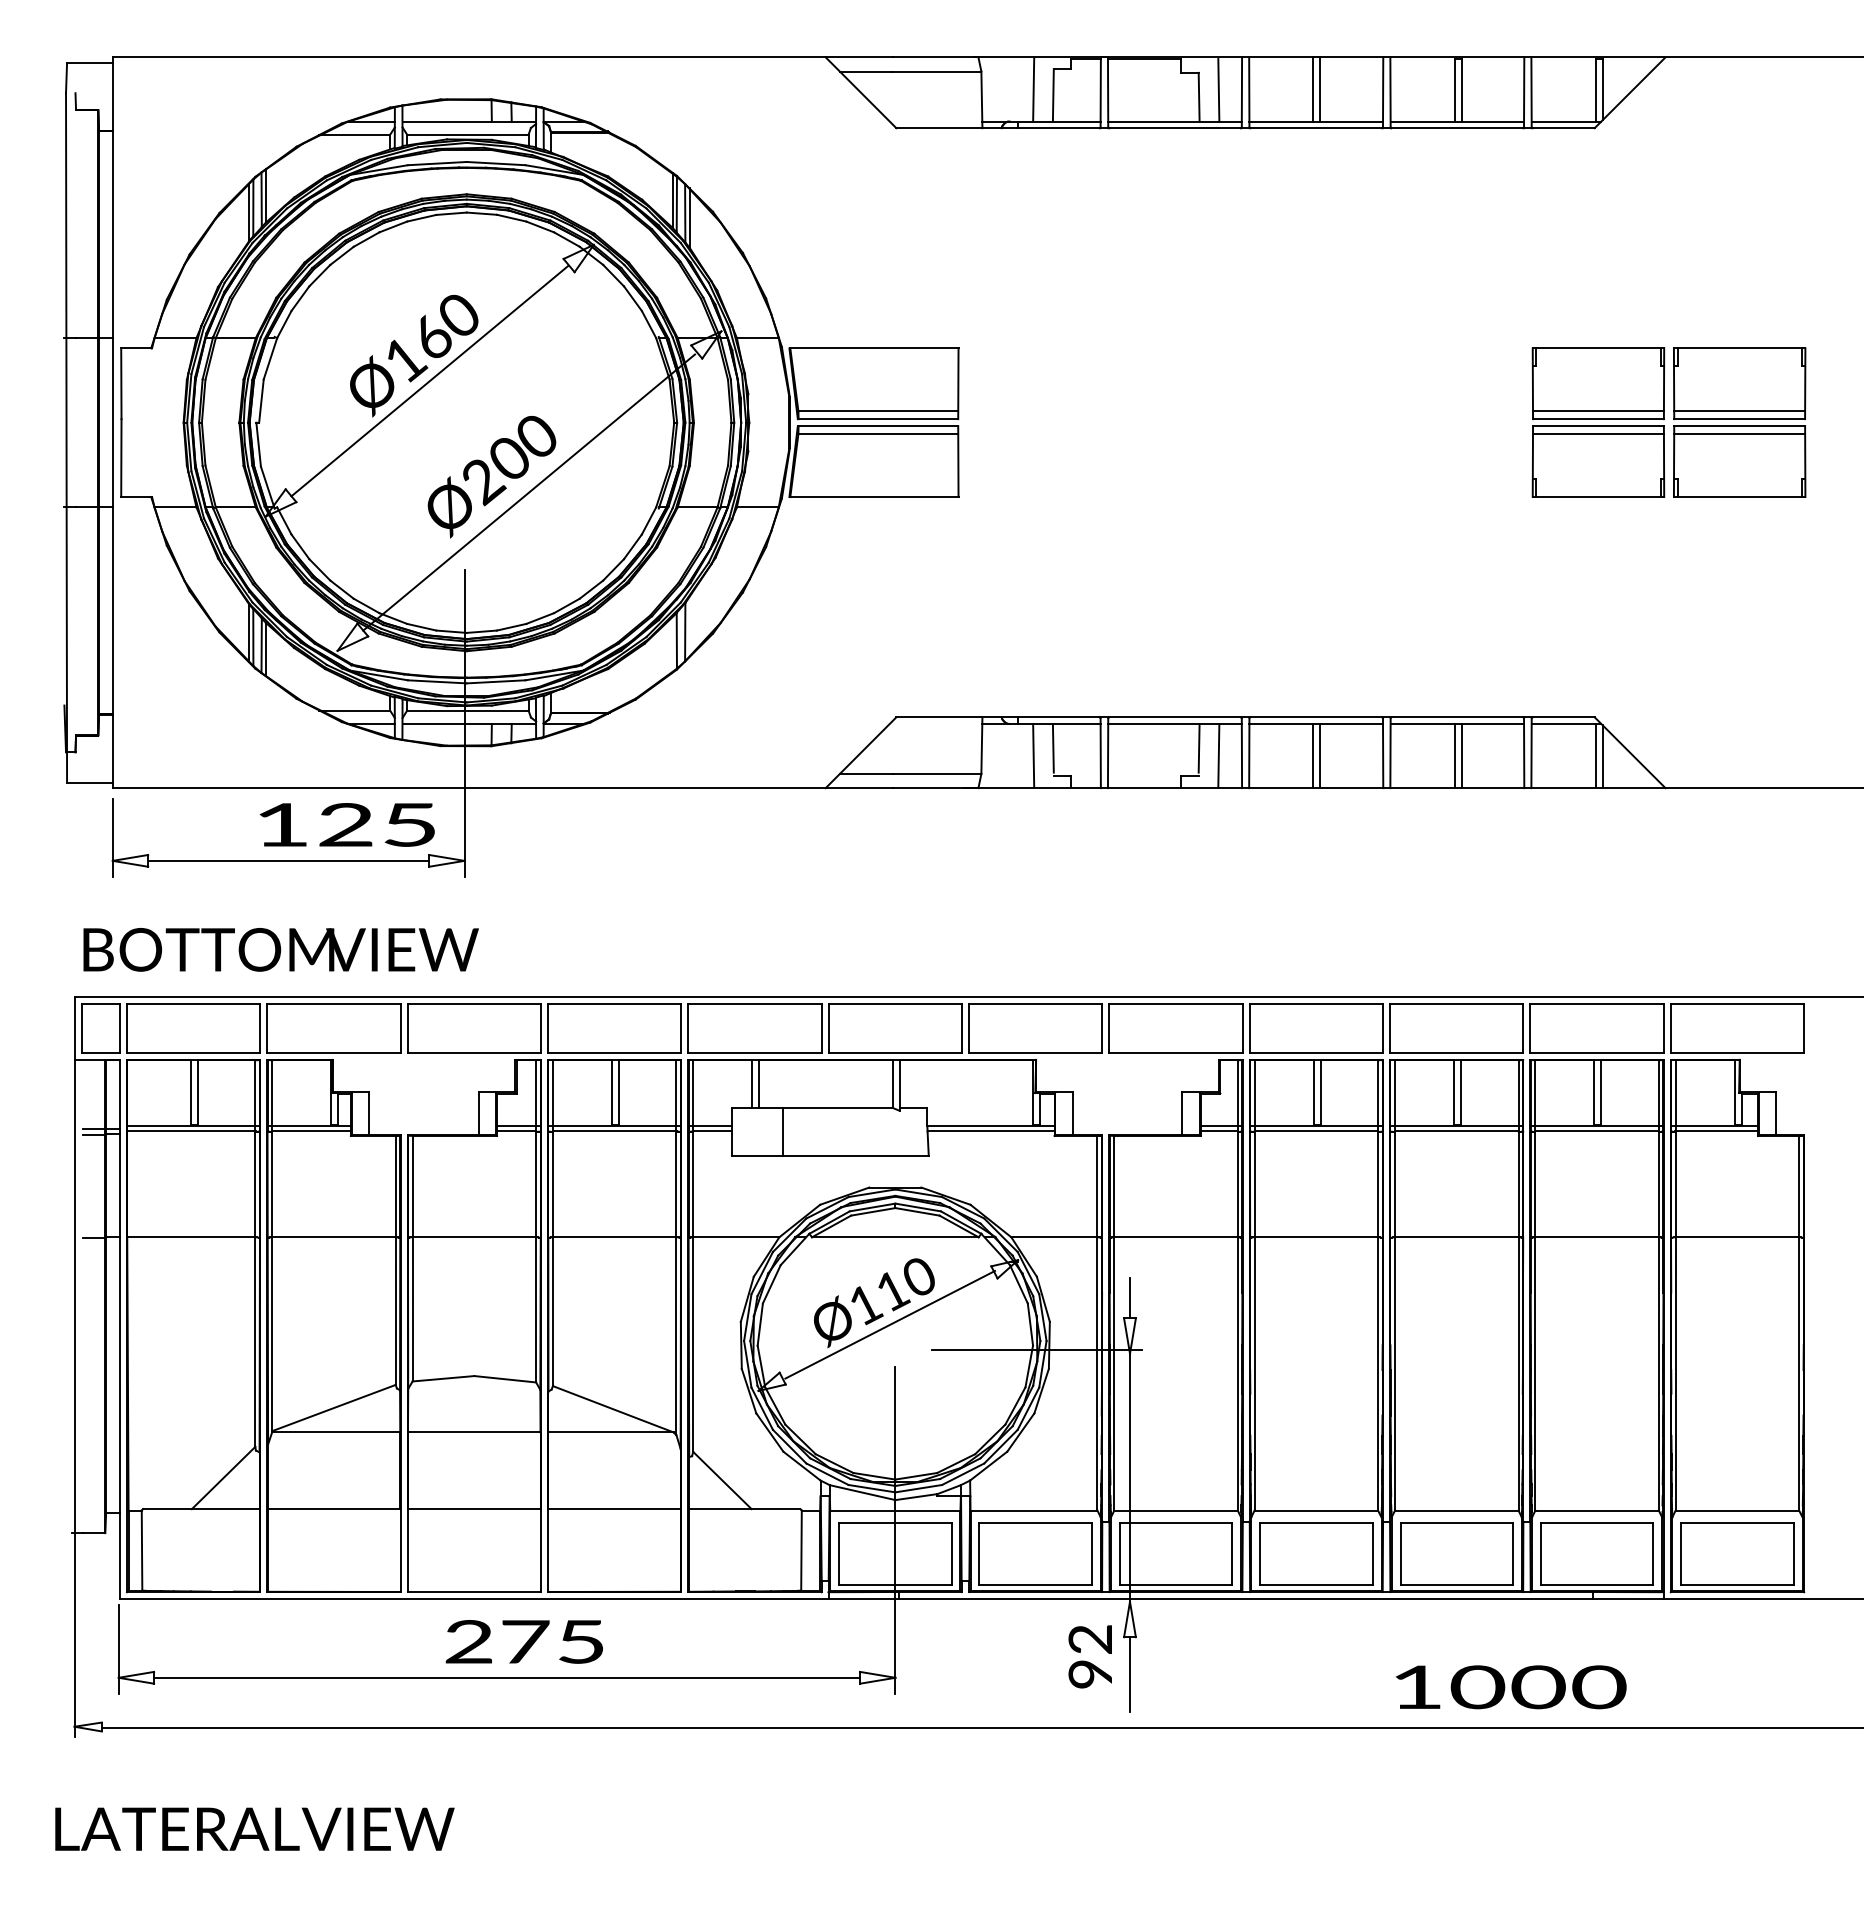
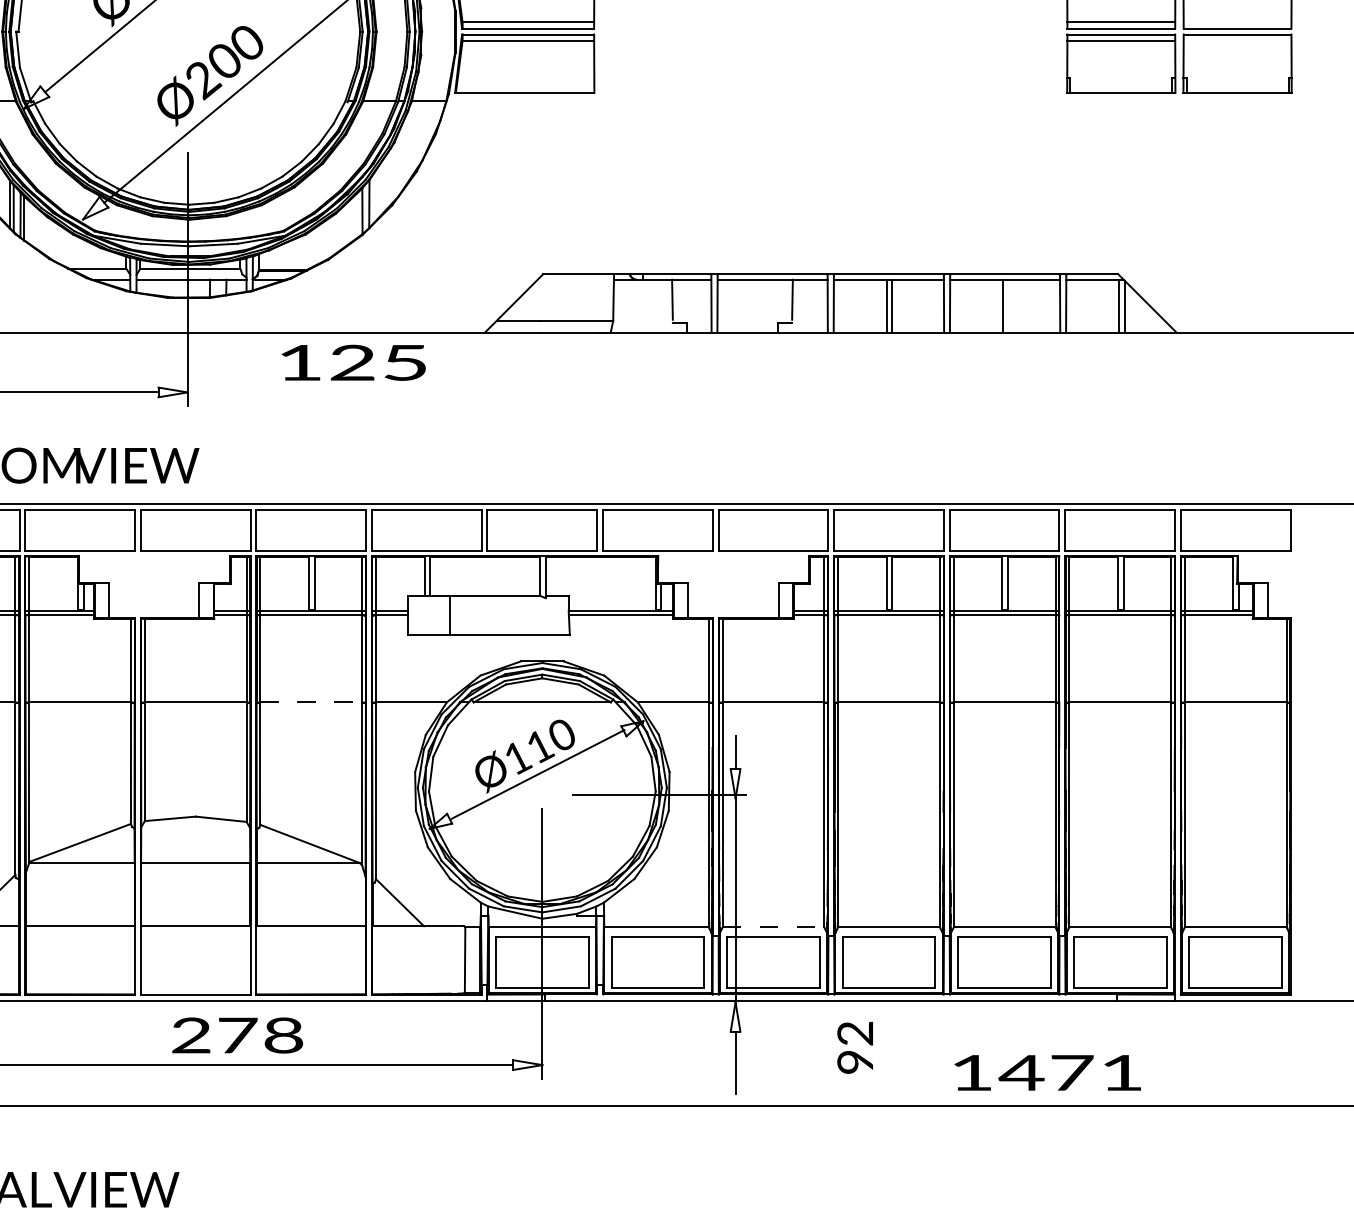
line: (1739, 411) -> (1237, 22), removed
line: (1739, 434) -> (1237, 41), removed
line: (1033, 755) -> (656, 305), removed
line: (1218, 755) -> (808, 305), removed
line: (1461, 755) -> (1008, 305), removed
text: (346, 824) -> (353, 362), moved
line: (614, 1237) -> (311, 702), solid -> dashed
line: (1176, 1510) -> (773, 927), solid -> dashed
text: (581, 1641) -> (283, 1035), 275 -> 278
text: (1089, 1656) -> (854, 1047), moved
text: (1537, 1687) -> (1071, 1073), 1000 -> 1471

